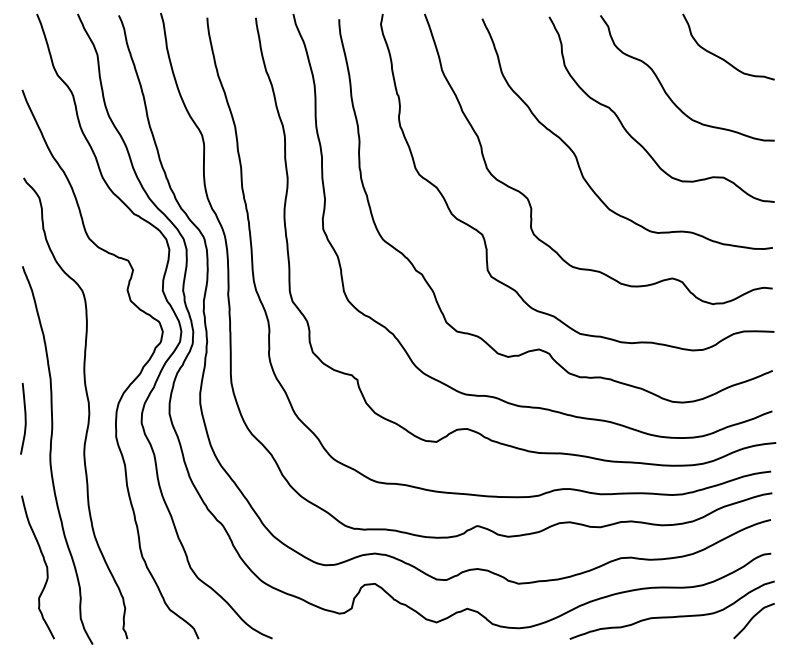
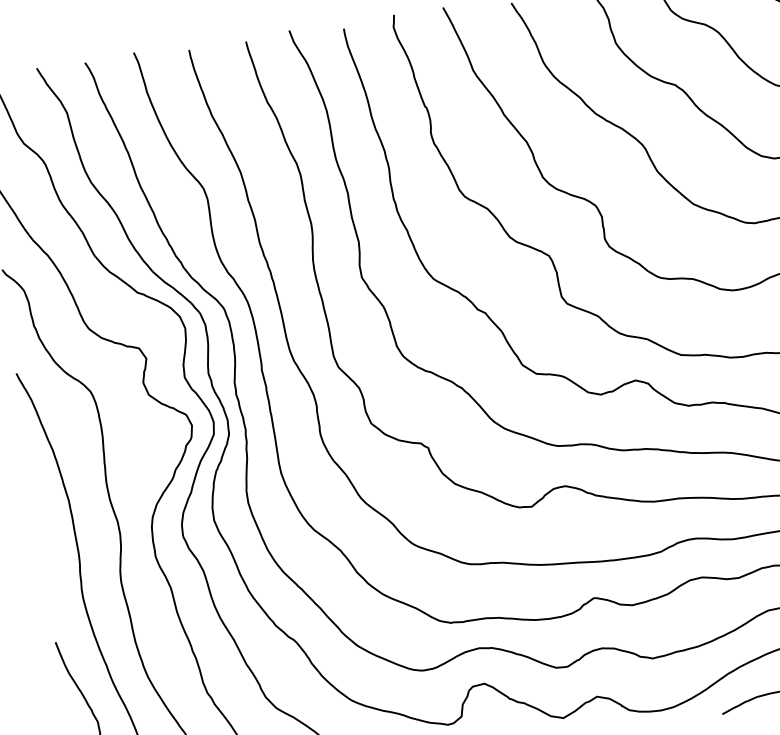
curve: (24, 418) -> (45, 551), removed

